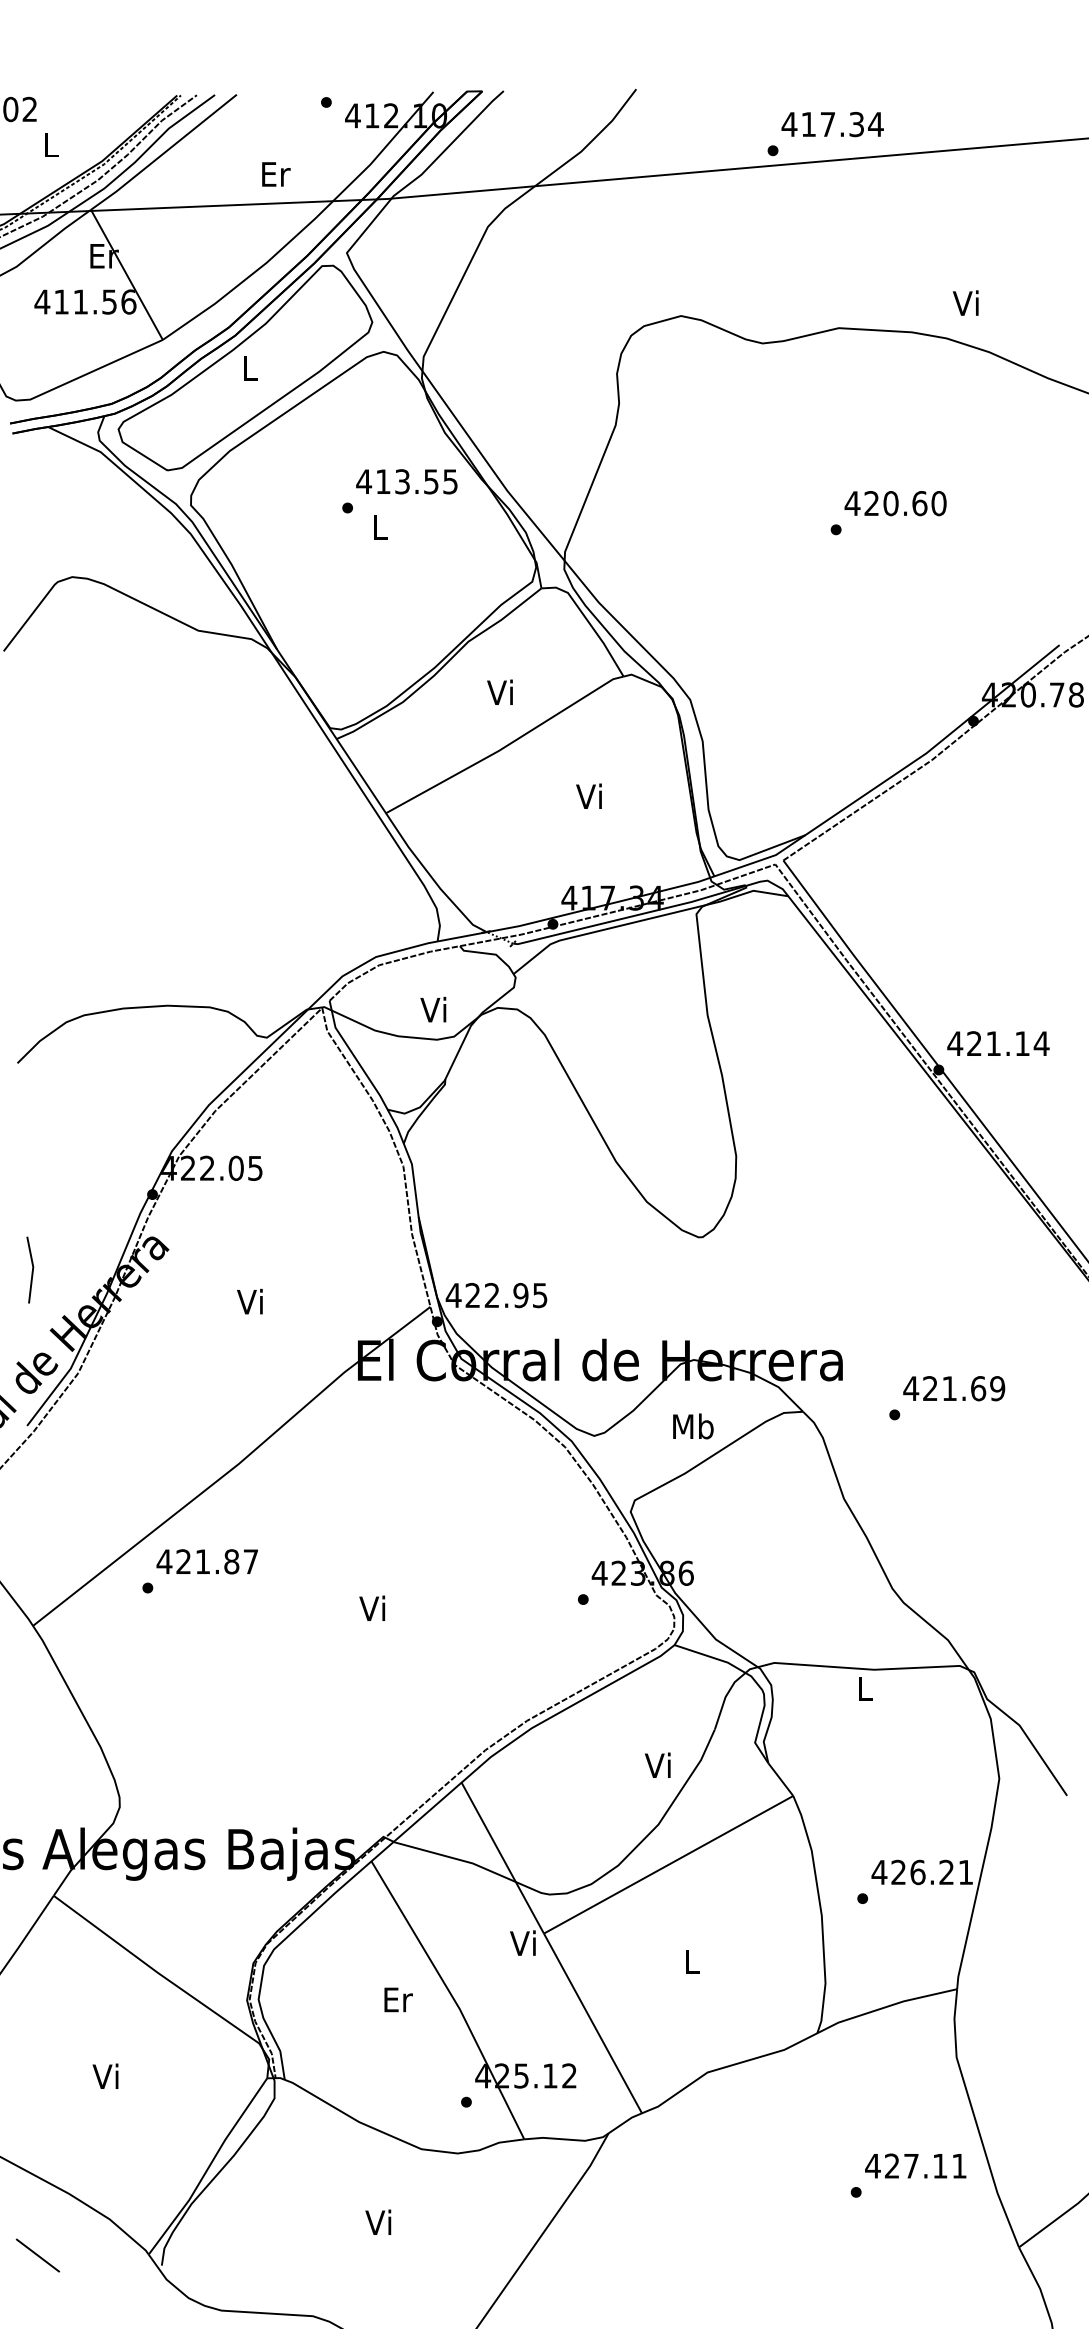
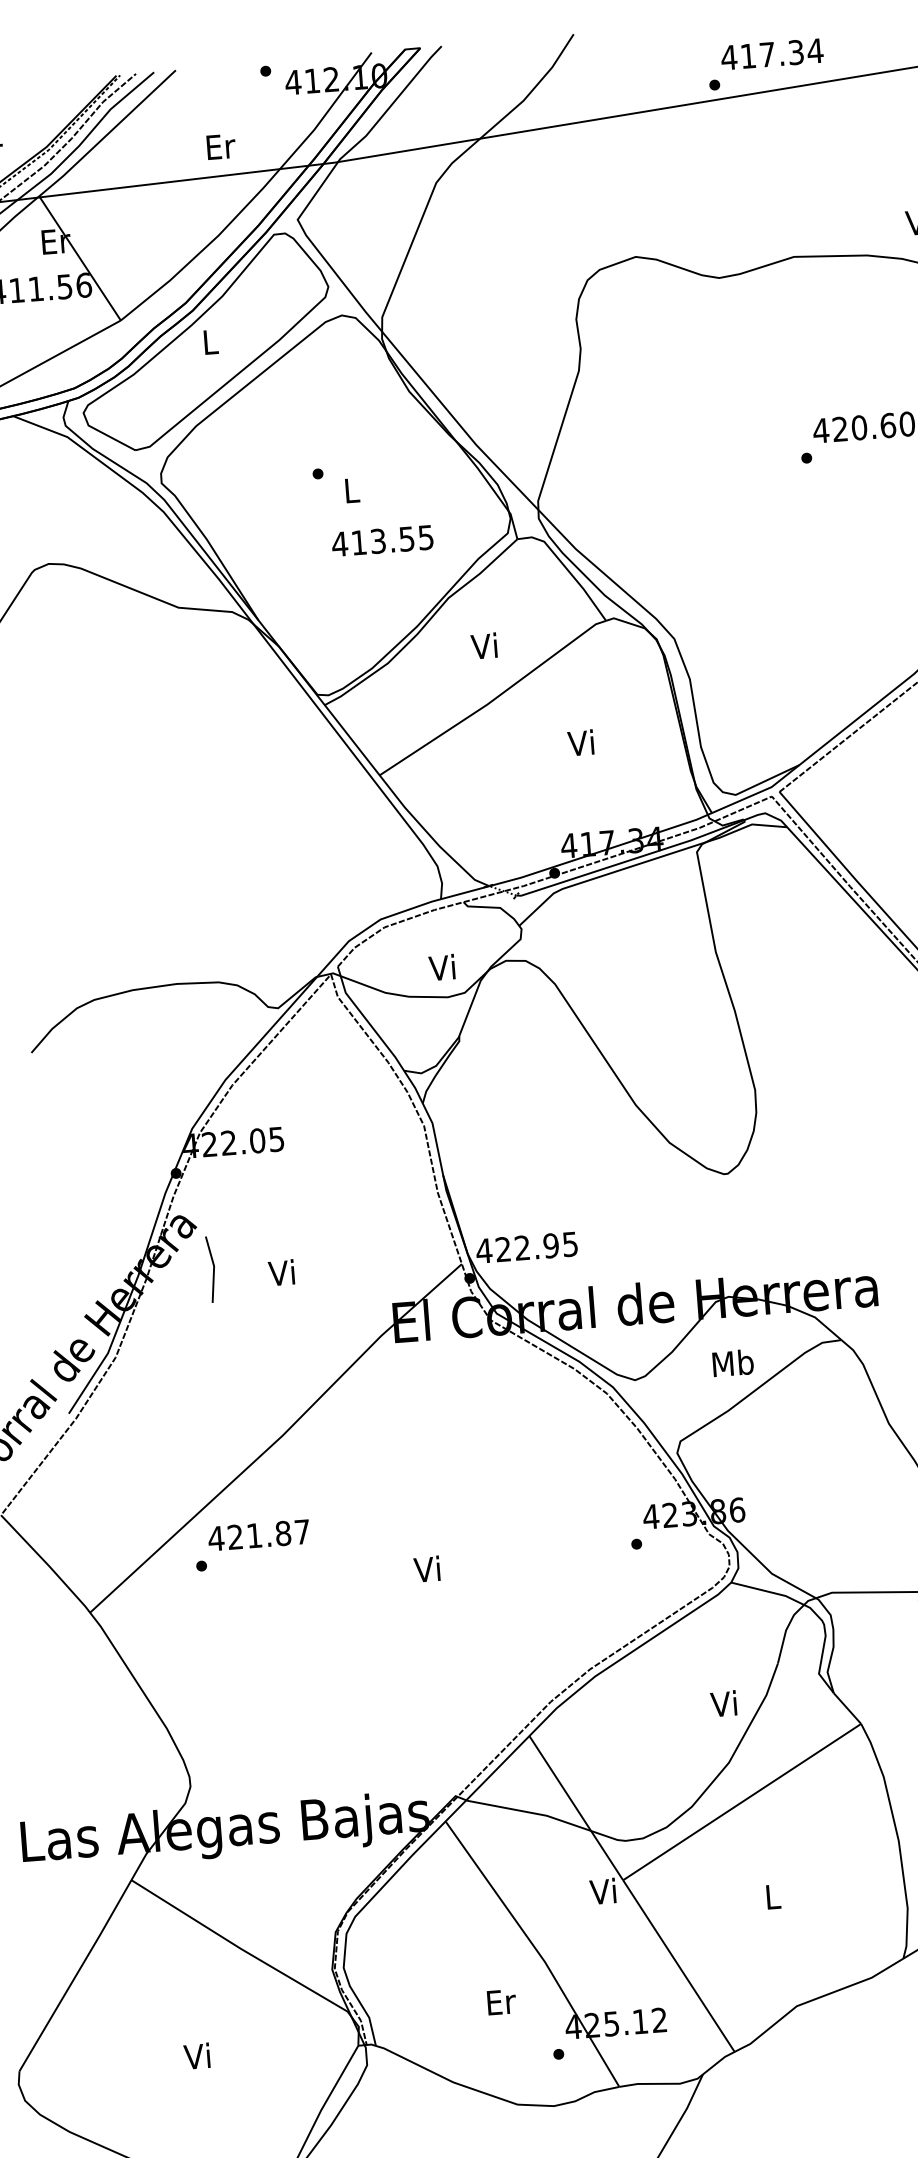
text: (406, 481) -> (382, 540), moved
line: (32, 1269) -> (213, 1268), moved
text: (398, 1999) -> (501, 2001), moved

